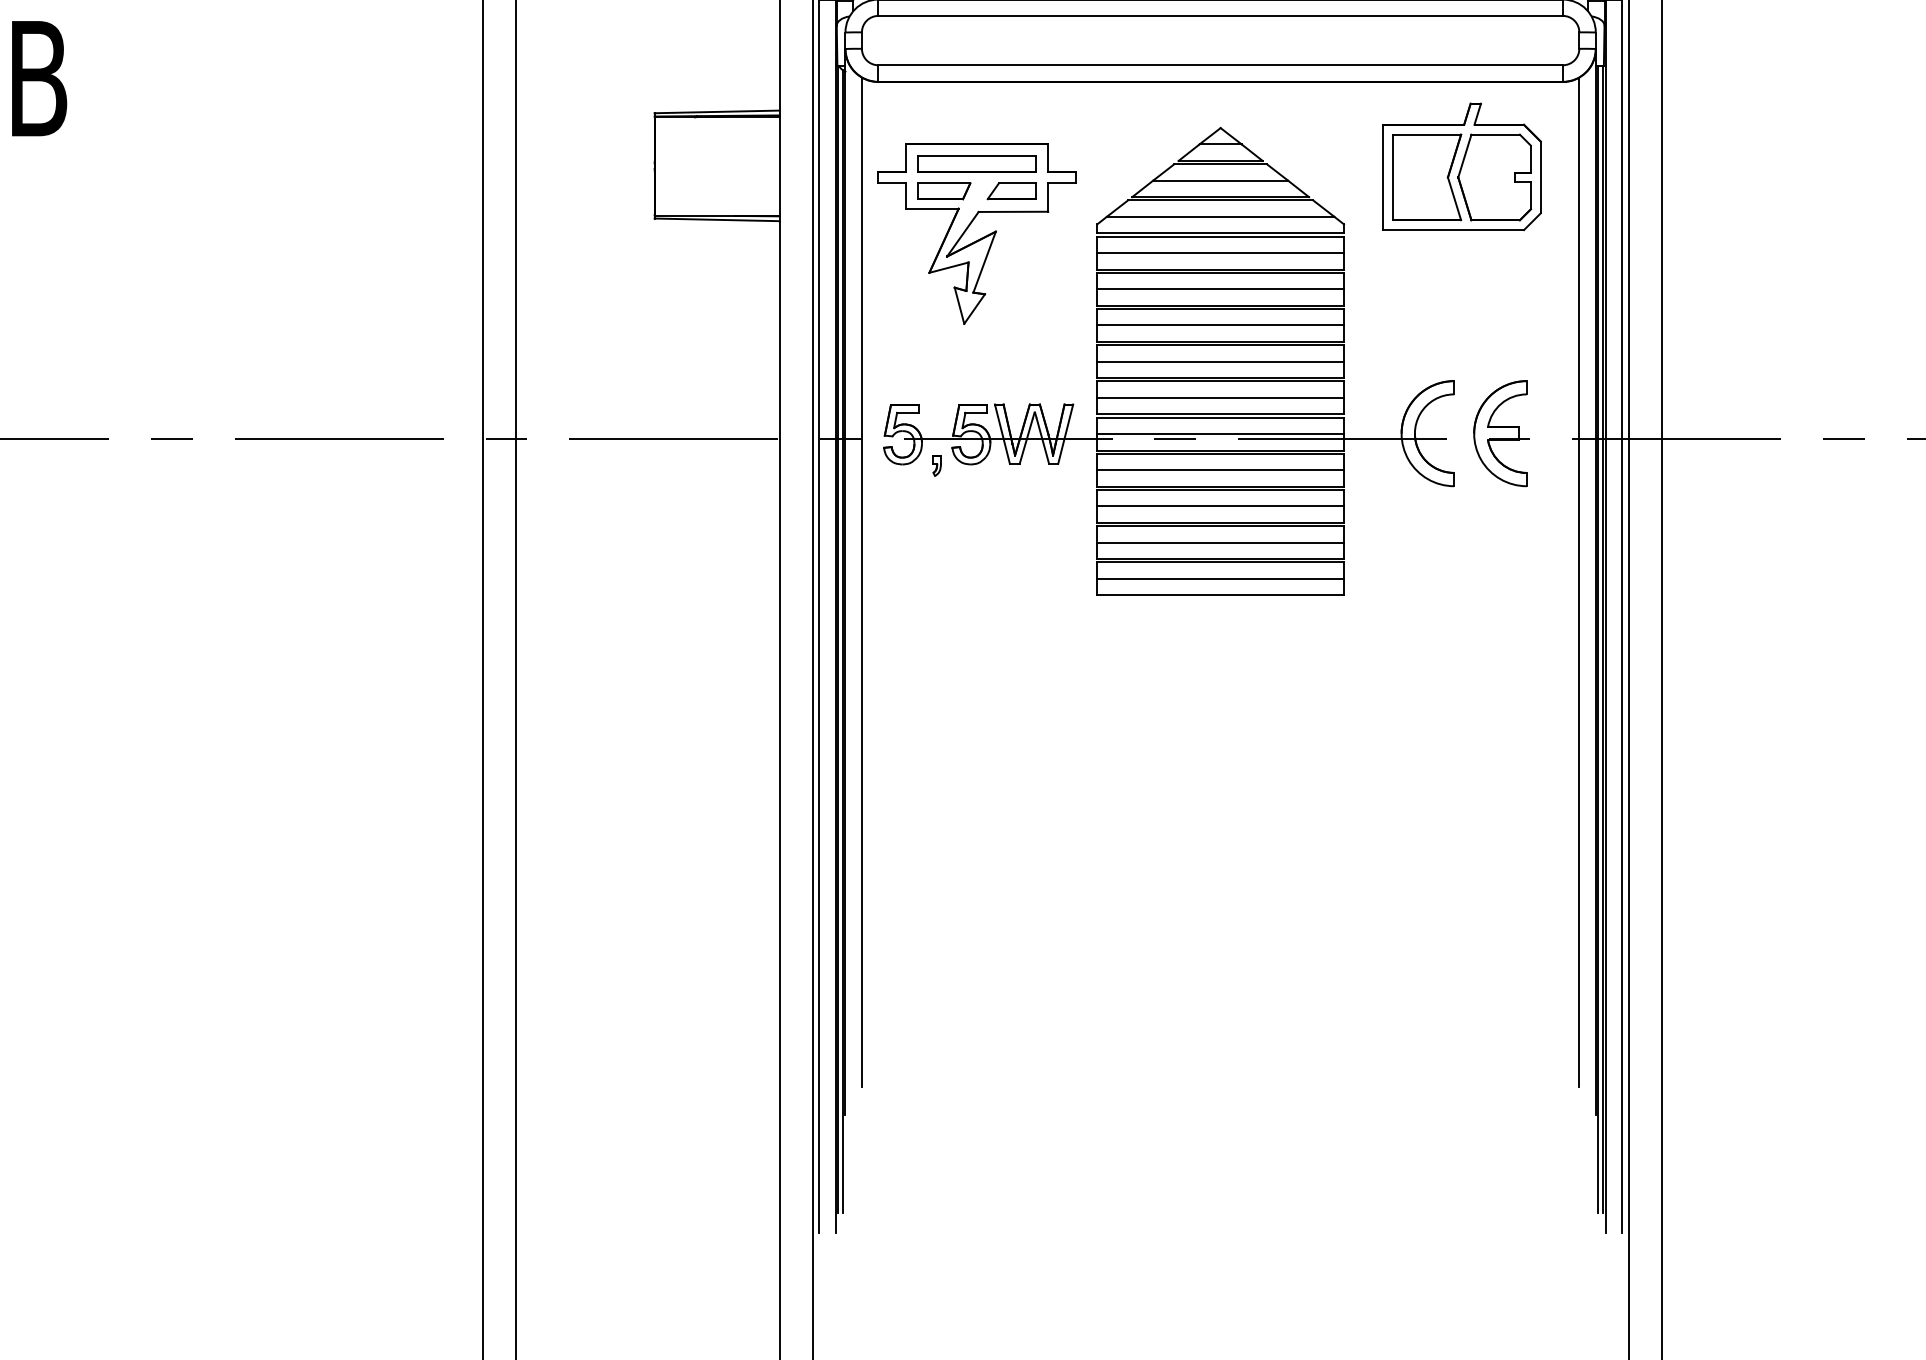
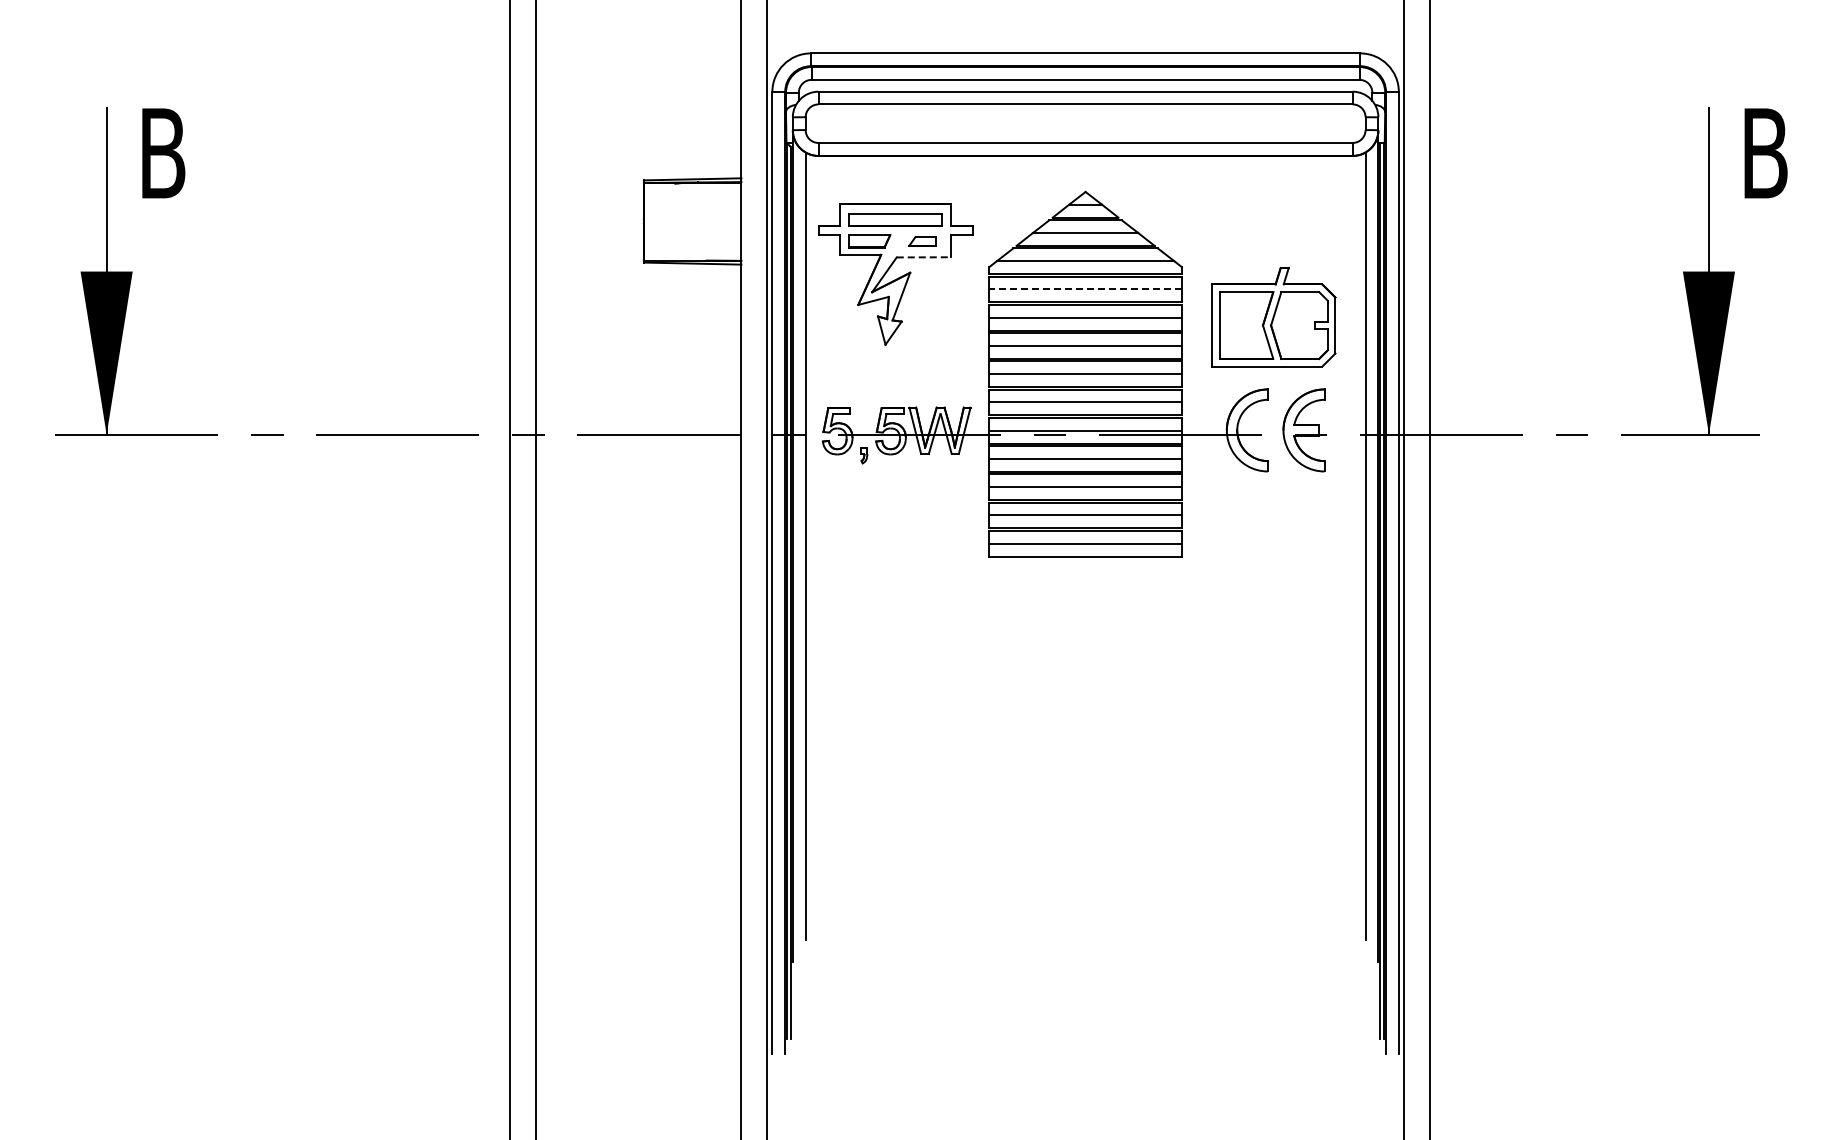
part: (1461, 165) -> (1273, 316), moved
part: (1011, 191) -> (922, 241), size x0.7
line: (1014, 212) -> (924, 257), solid -> dashed
line: (1220, 253) -> (1085, 289), solid -> dashed

